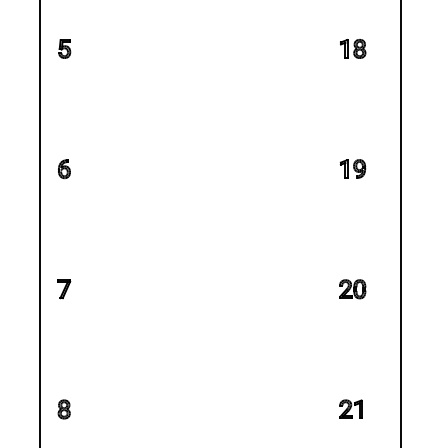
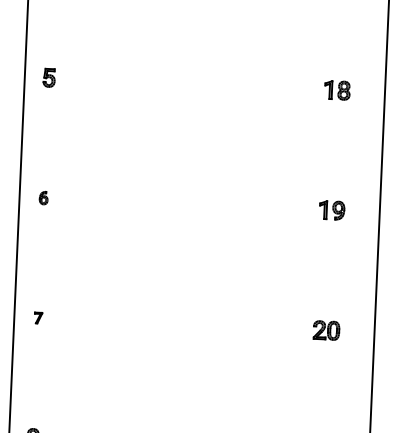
part: (64, 169) -> (43, 198), size x0.7
part: (64, 289) -> (38, 318), size x0.6

